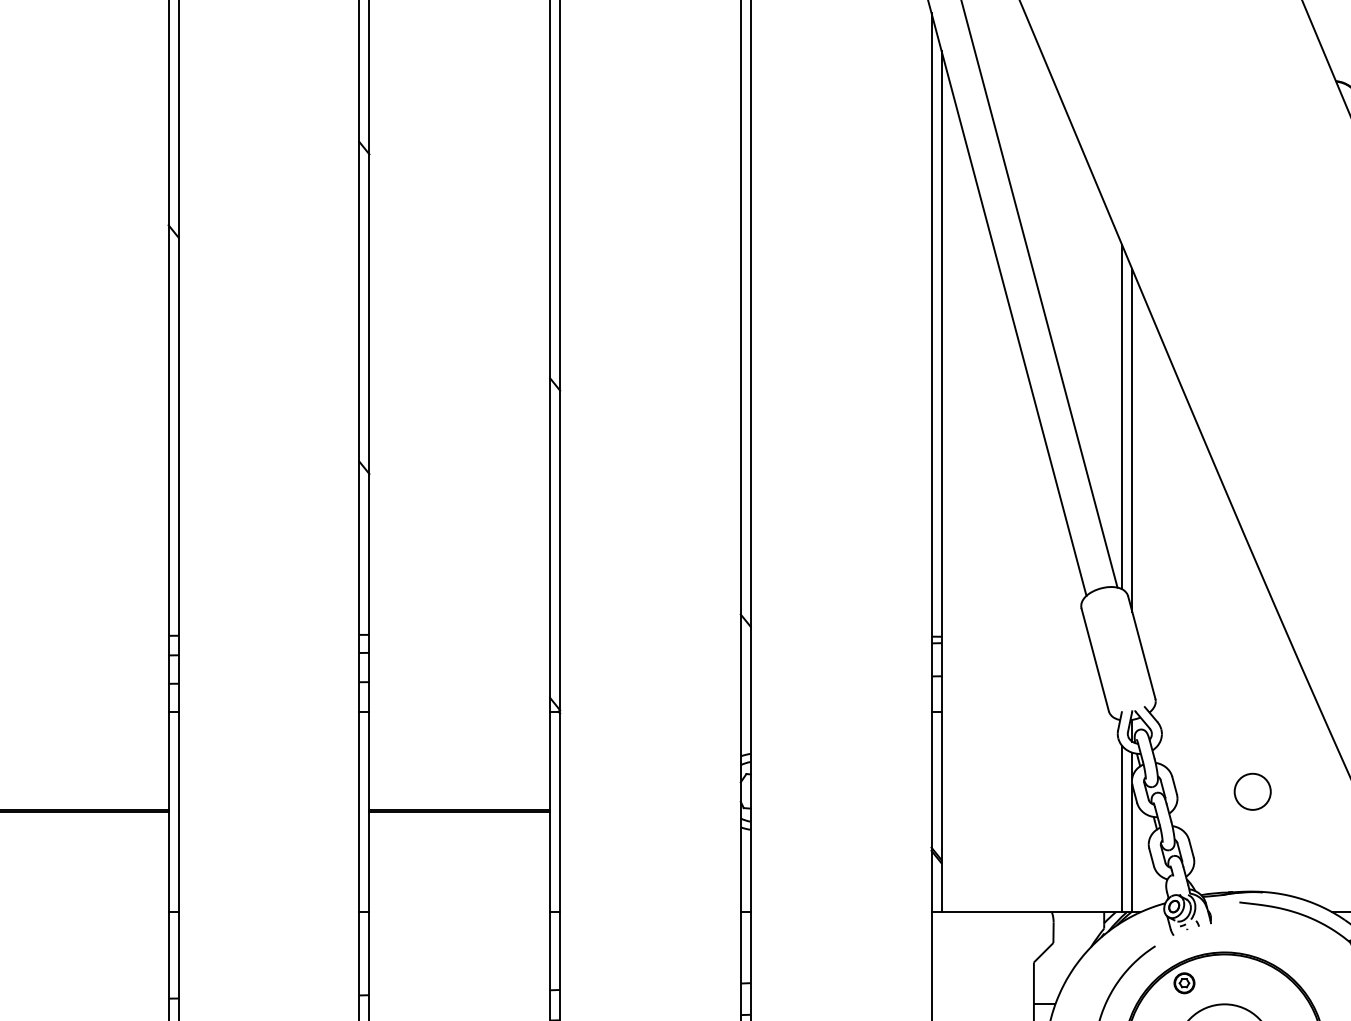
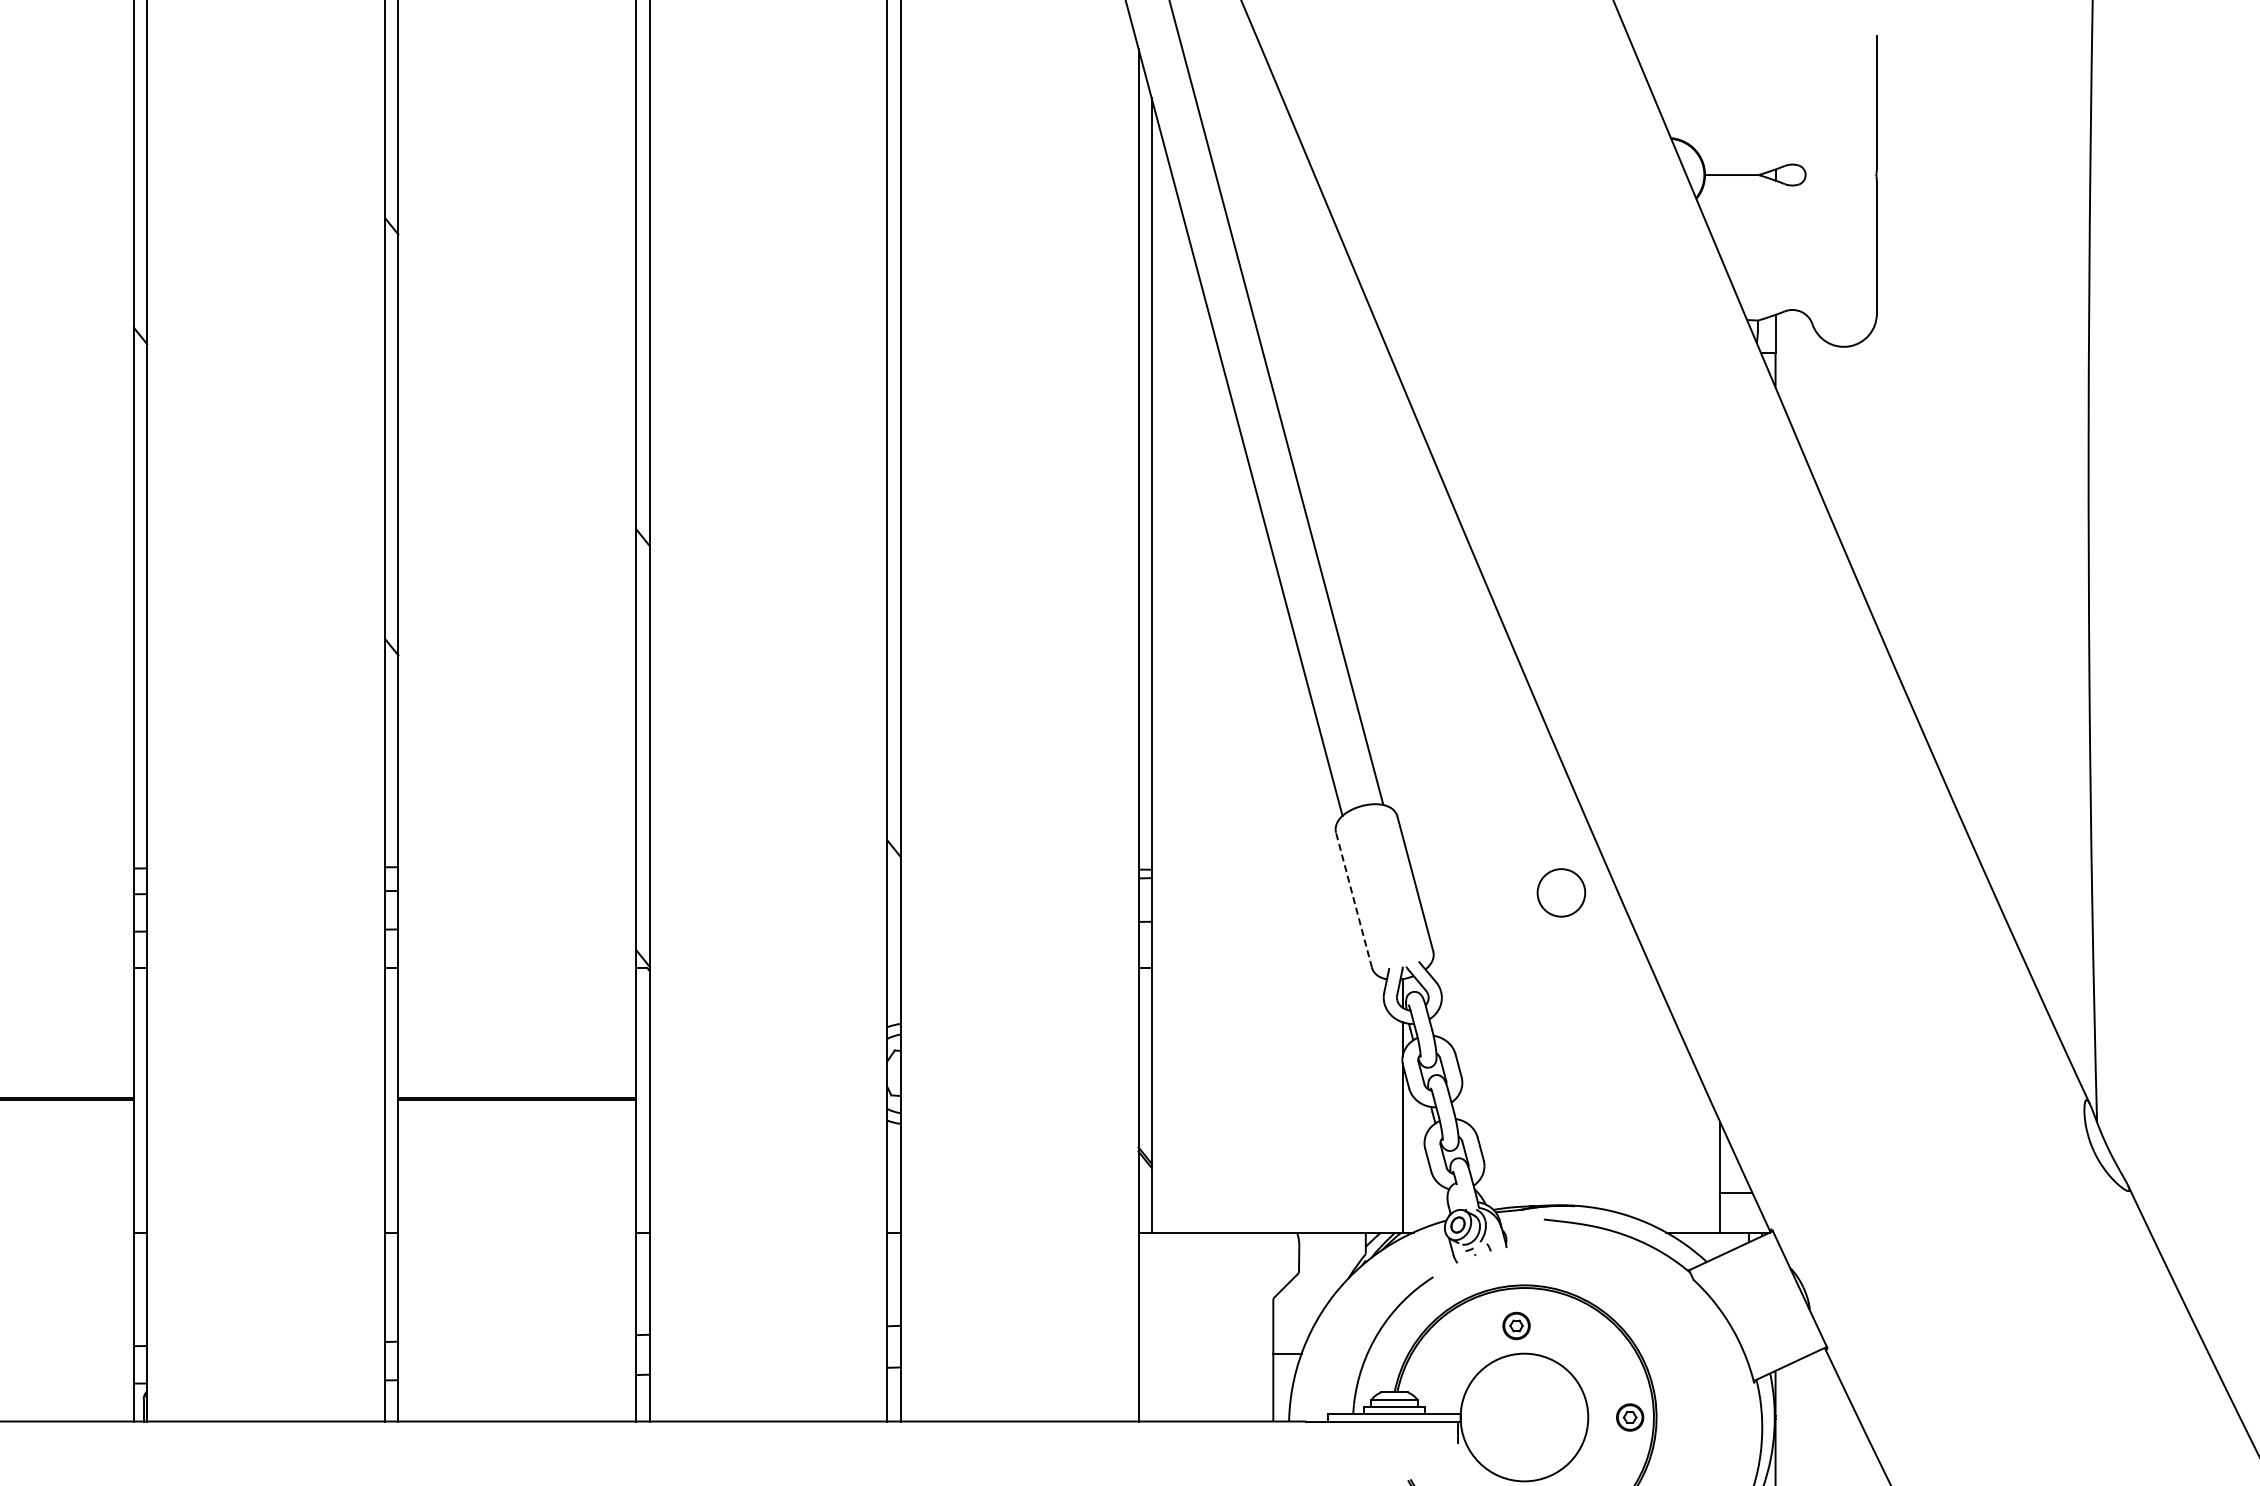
line: (1122, 417) -> (1389, 580), removed
line: (1132, 439) -> (1402, 610), removed
line: (1095, 660) -> (1354, 900), solid -> dashed
circle: (1252, 791) -> (1561, 892), moved
line: (1122, 828) -> (1389, 1122), removed
part: (1184, 982) -> (1516, 1325), moved

